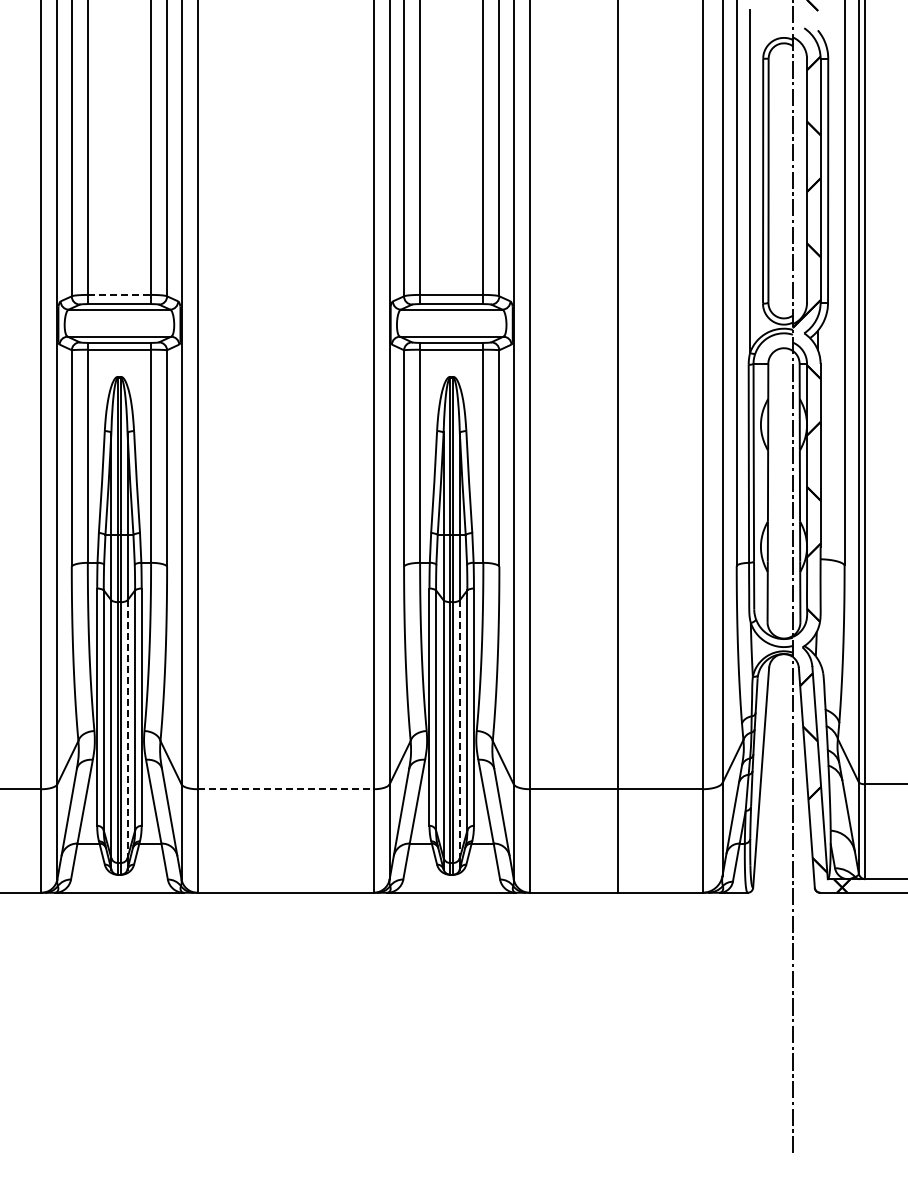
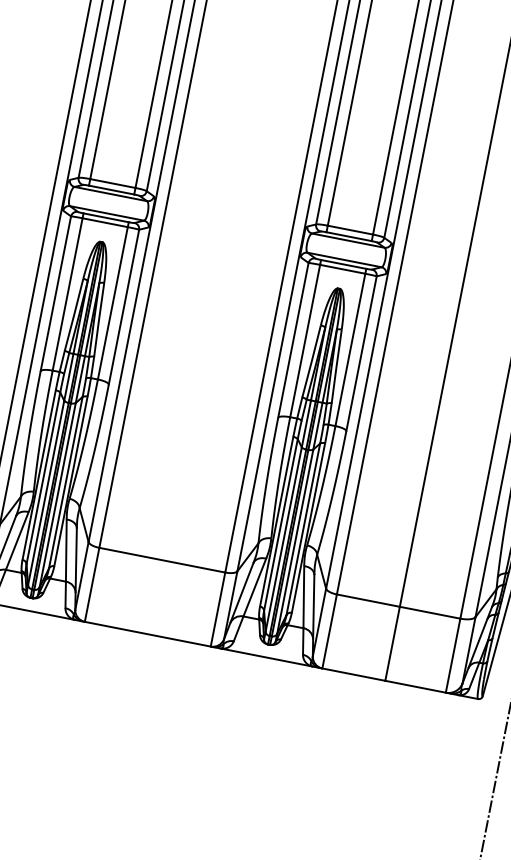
line: (119, 294) -> (112, 183), dashed -> solid
line: (127, 729) -> (57, 495), dashed -> solid
line: (459, 729) -> (295, 541), dashed -> solid
line: (286, 789) -> (162, 560), dashed -> solid

